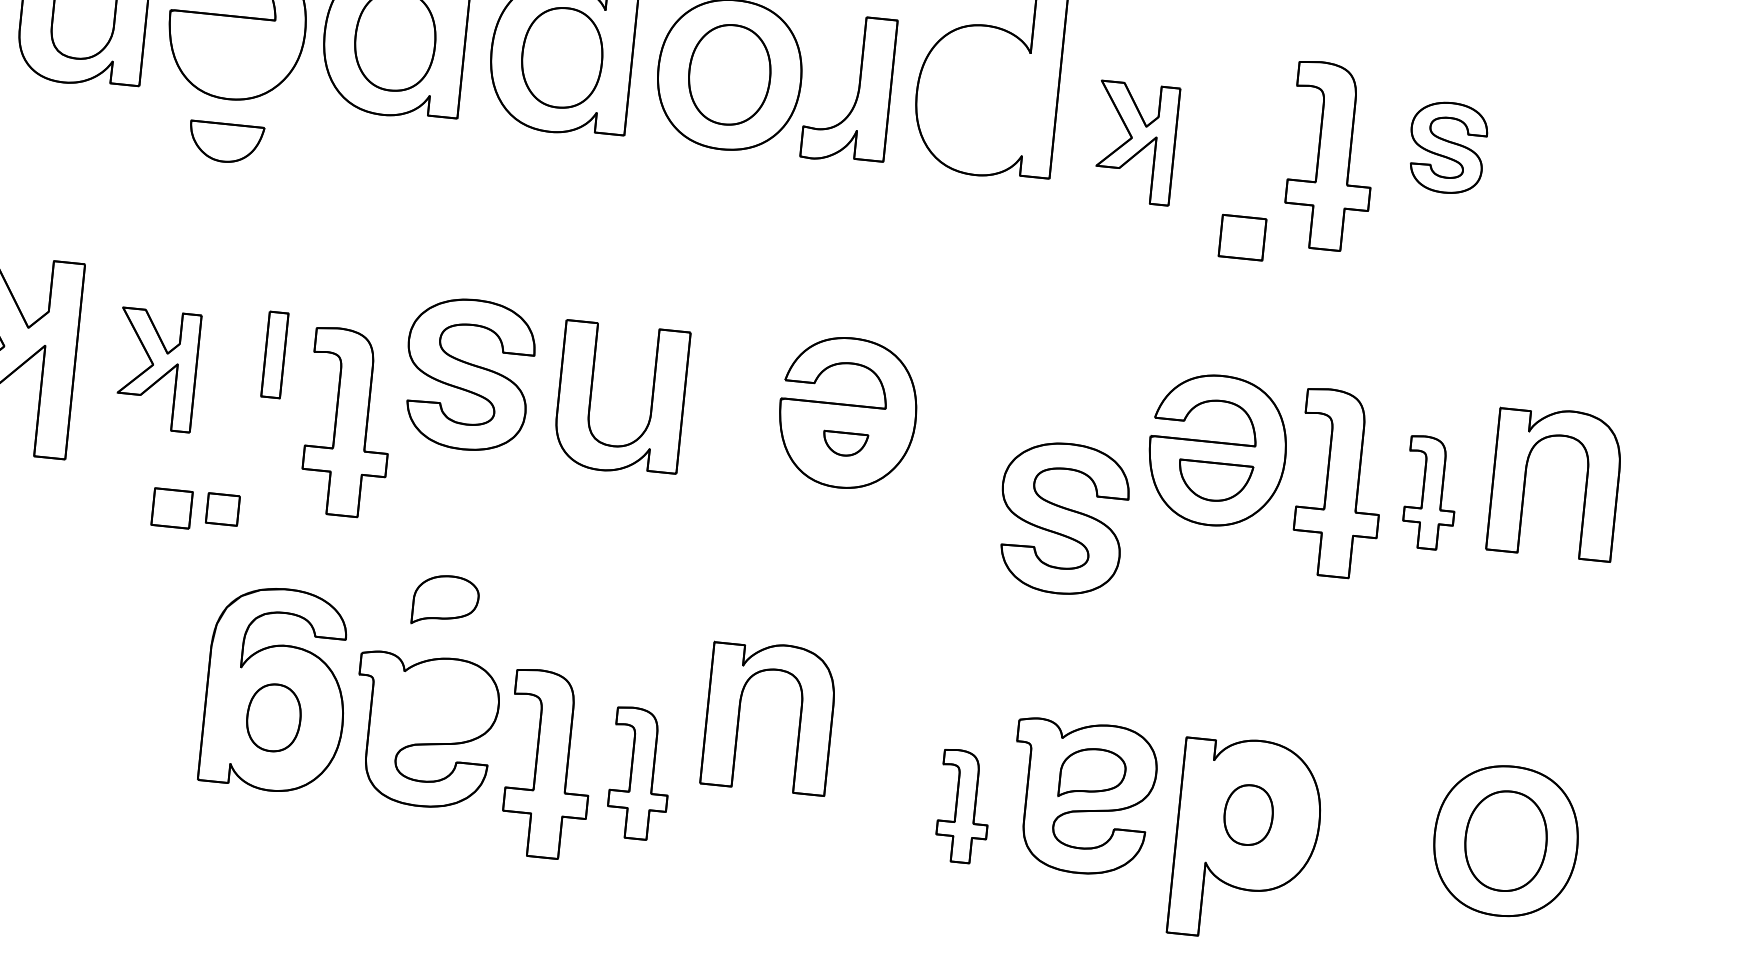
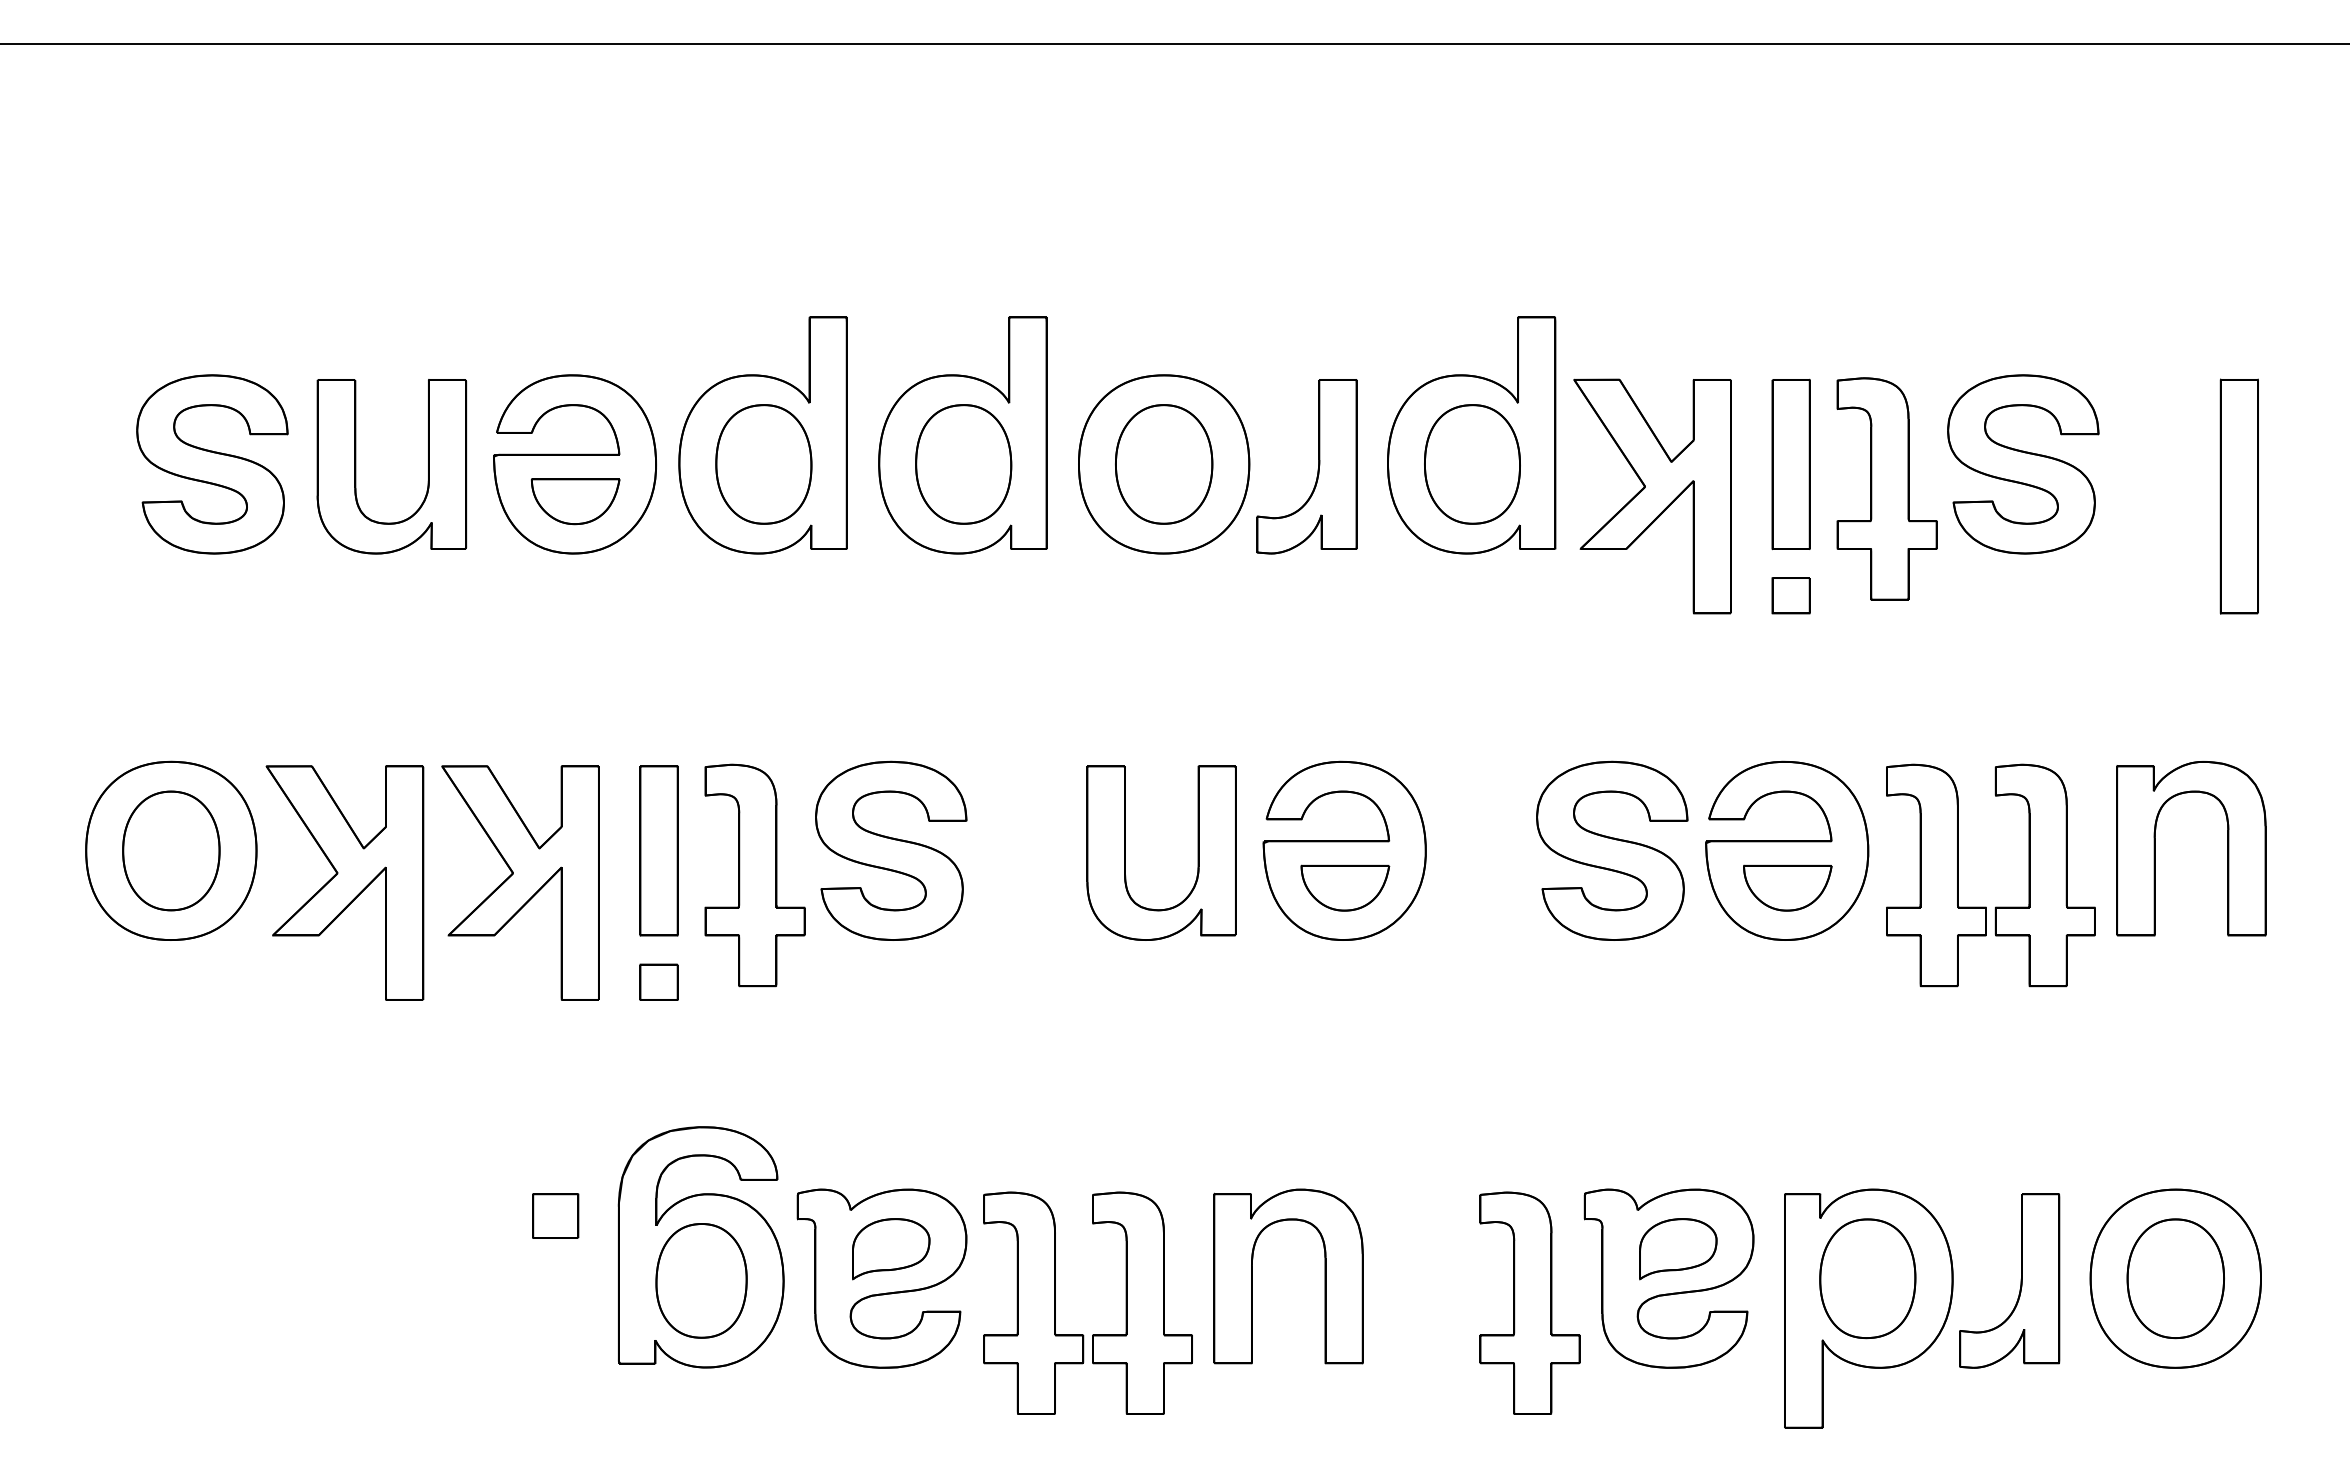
part: (987, 101) -> (1472, 464), added
part: (1253, 128) -> (1790, 464), added
part: (225, 142) -> (575, 501), moved
part: (1135, 143) -> (1652, 496), size x1.67
part: (1447, 147) -> (2023, 464), size x1.67
part: (1624, 192) -> (2238, 496), added
part: (1242, 237) -> (1790, 595), size x0.71
part: (274, 354) -> (658, 850), size x1.67
part: (156, 369) -> (520, 882), size x1.67
part: (591, 395) -> (1125, 852), moved
part: (348, 422) -> (754, 875), moved
part: (845, 443) -> (1345, 887), size x1.67
part: (1430, 493) -> (2044, 875), size x1.67
part: (171, 507) -> (555, 1215), moved
part: (222, 508) -> (658, 981), moved
part: (1063, 518) -> (1612, 850), moved
part: (446, 601) -> (891, 1249), moved
part: (739, 714) -> (1252, 1276), moved
part: (273, 717) -> (701, 1280), size x1.43
part: (640, 773) -> (1142, 1302), size x1.43
part: (963, 806) -> (1529, 1302), size x1.67
part: (1248, 814) -> (1867, 1278), size x1.67
part: (1376, 829) -> (2020, 1280), added

